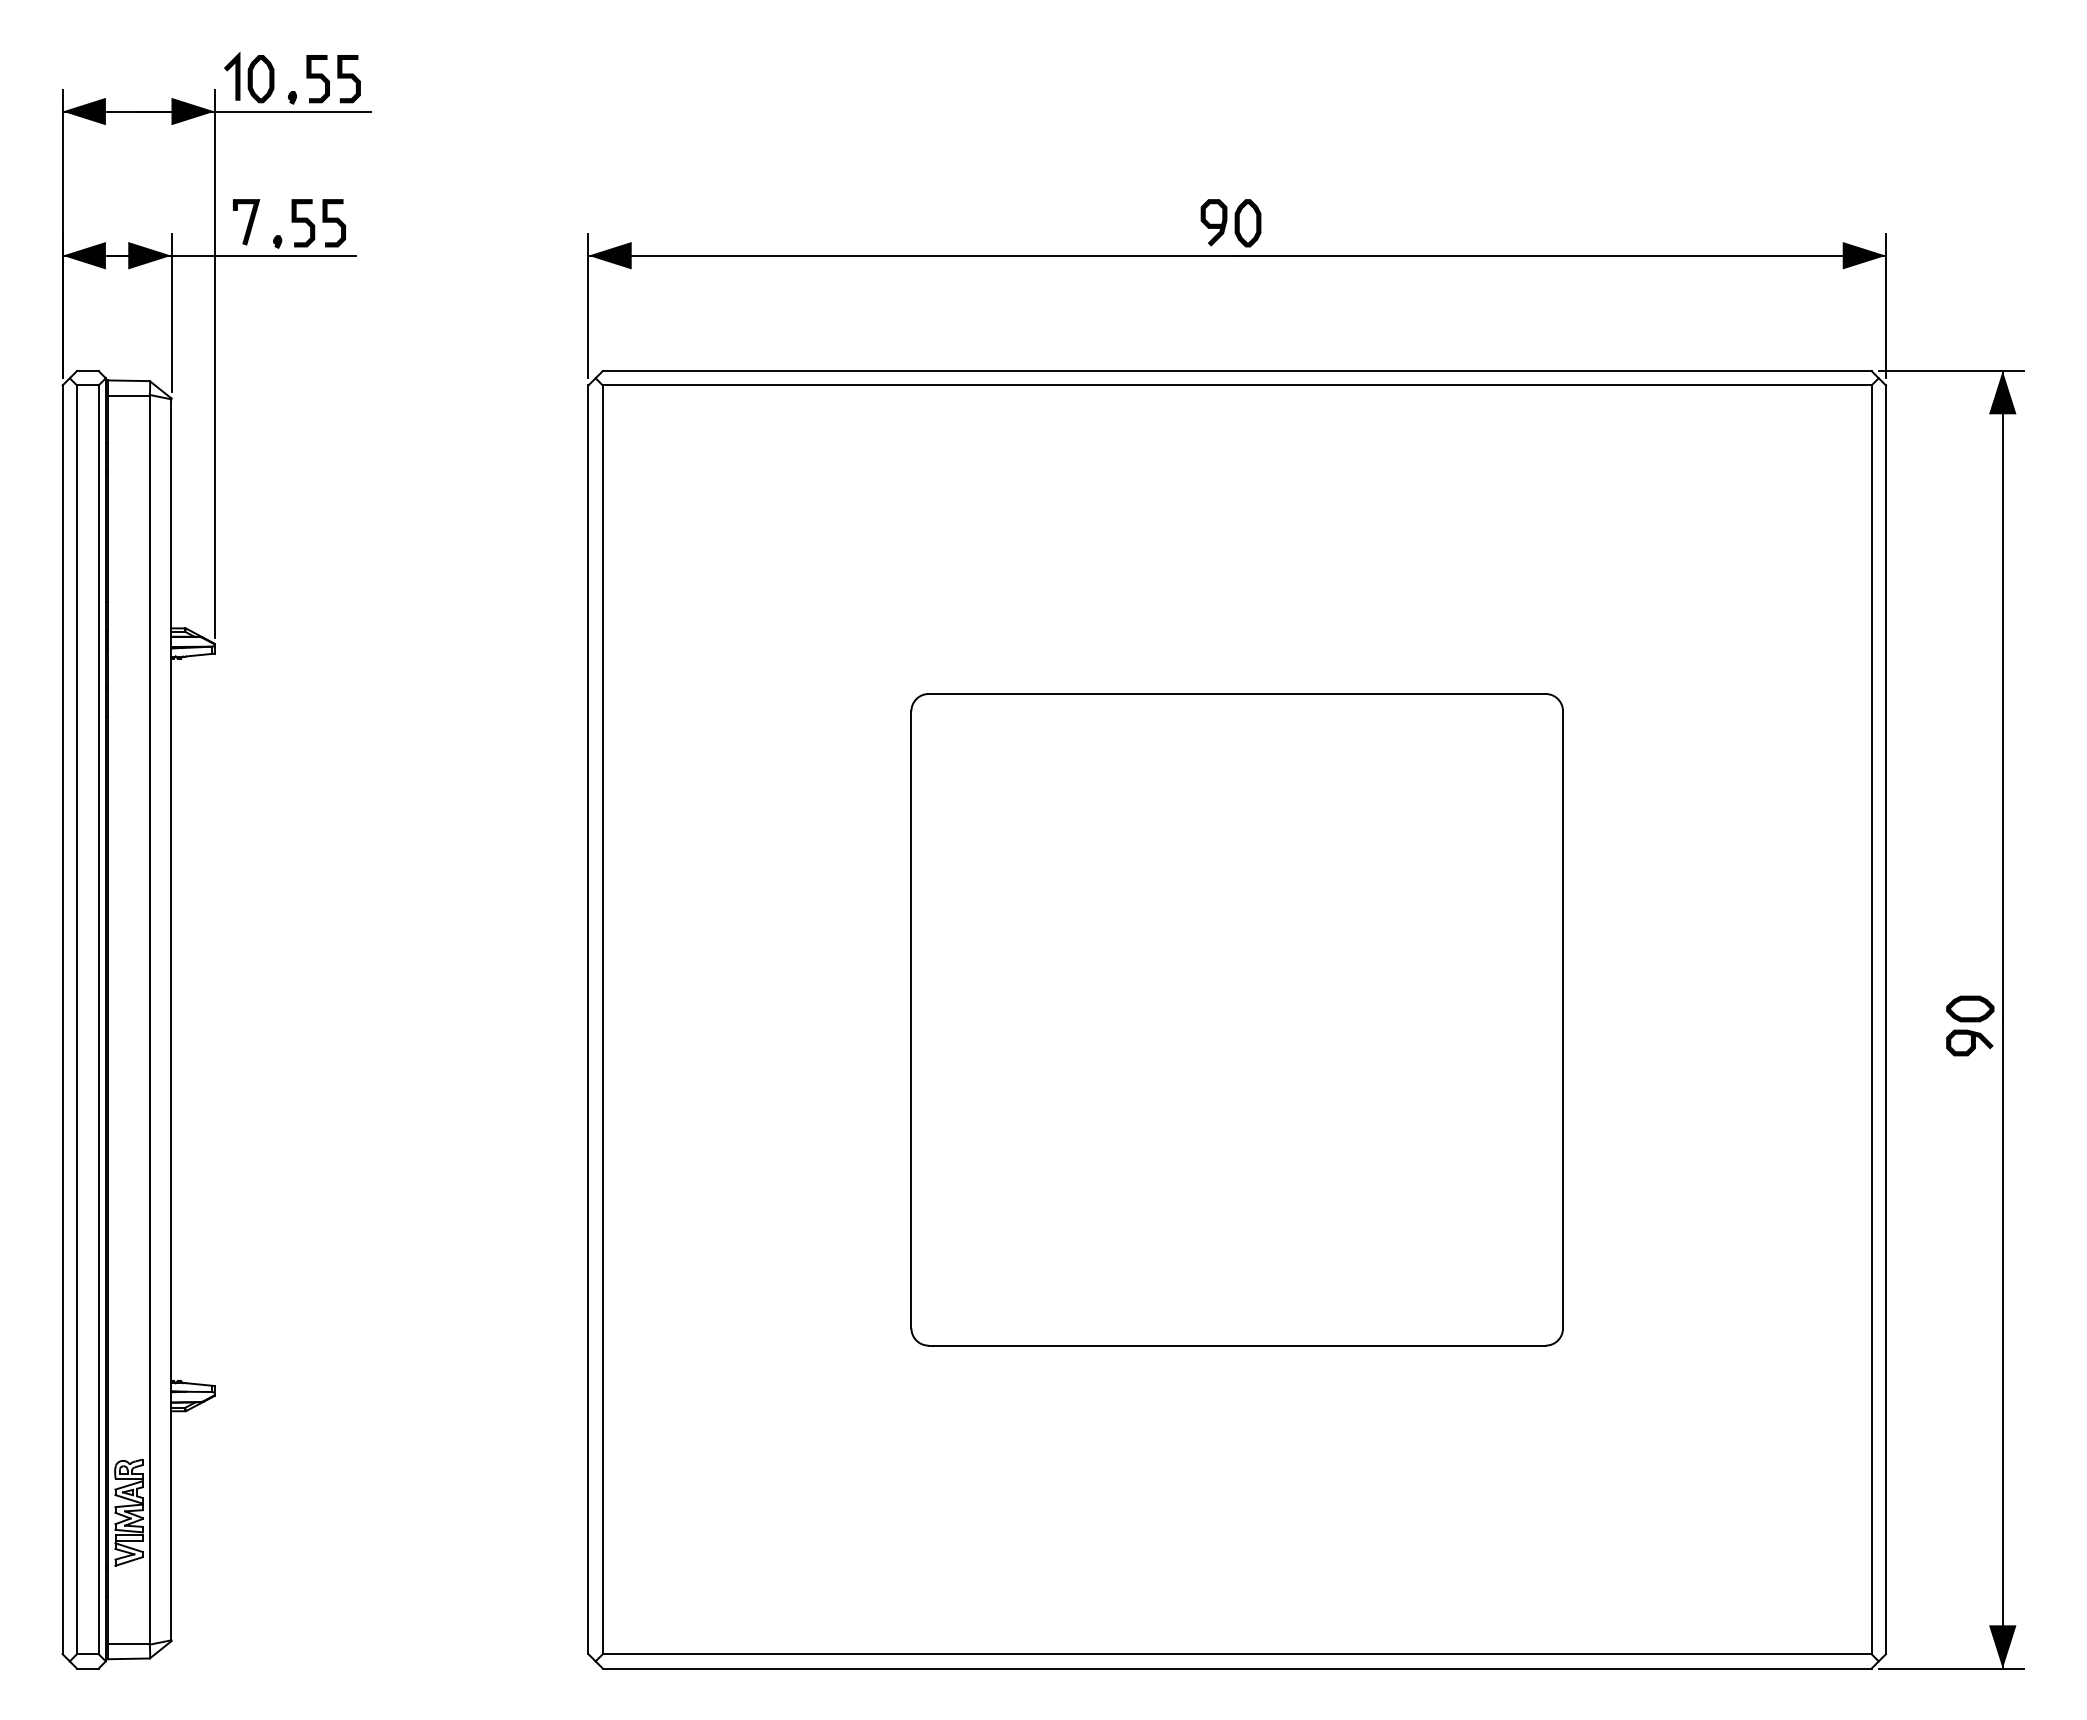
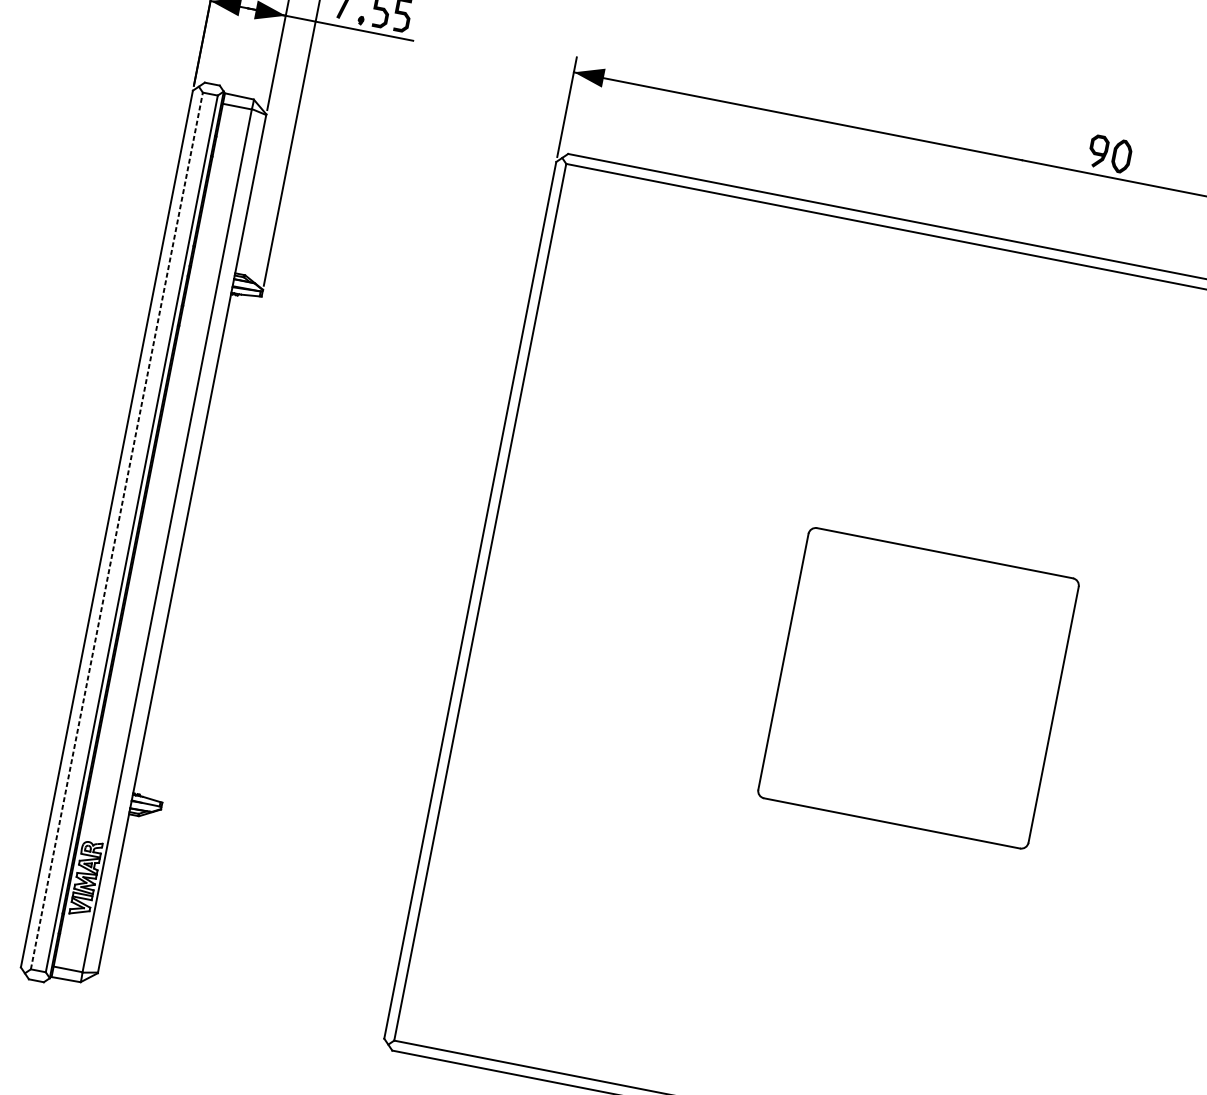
part: (1230, 223) -> (1109, 154), moved
line: (77, 1019) -> (117, 530), solid -> dashed
part: (1236, 1019) -> (918, 687), size x0.6

